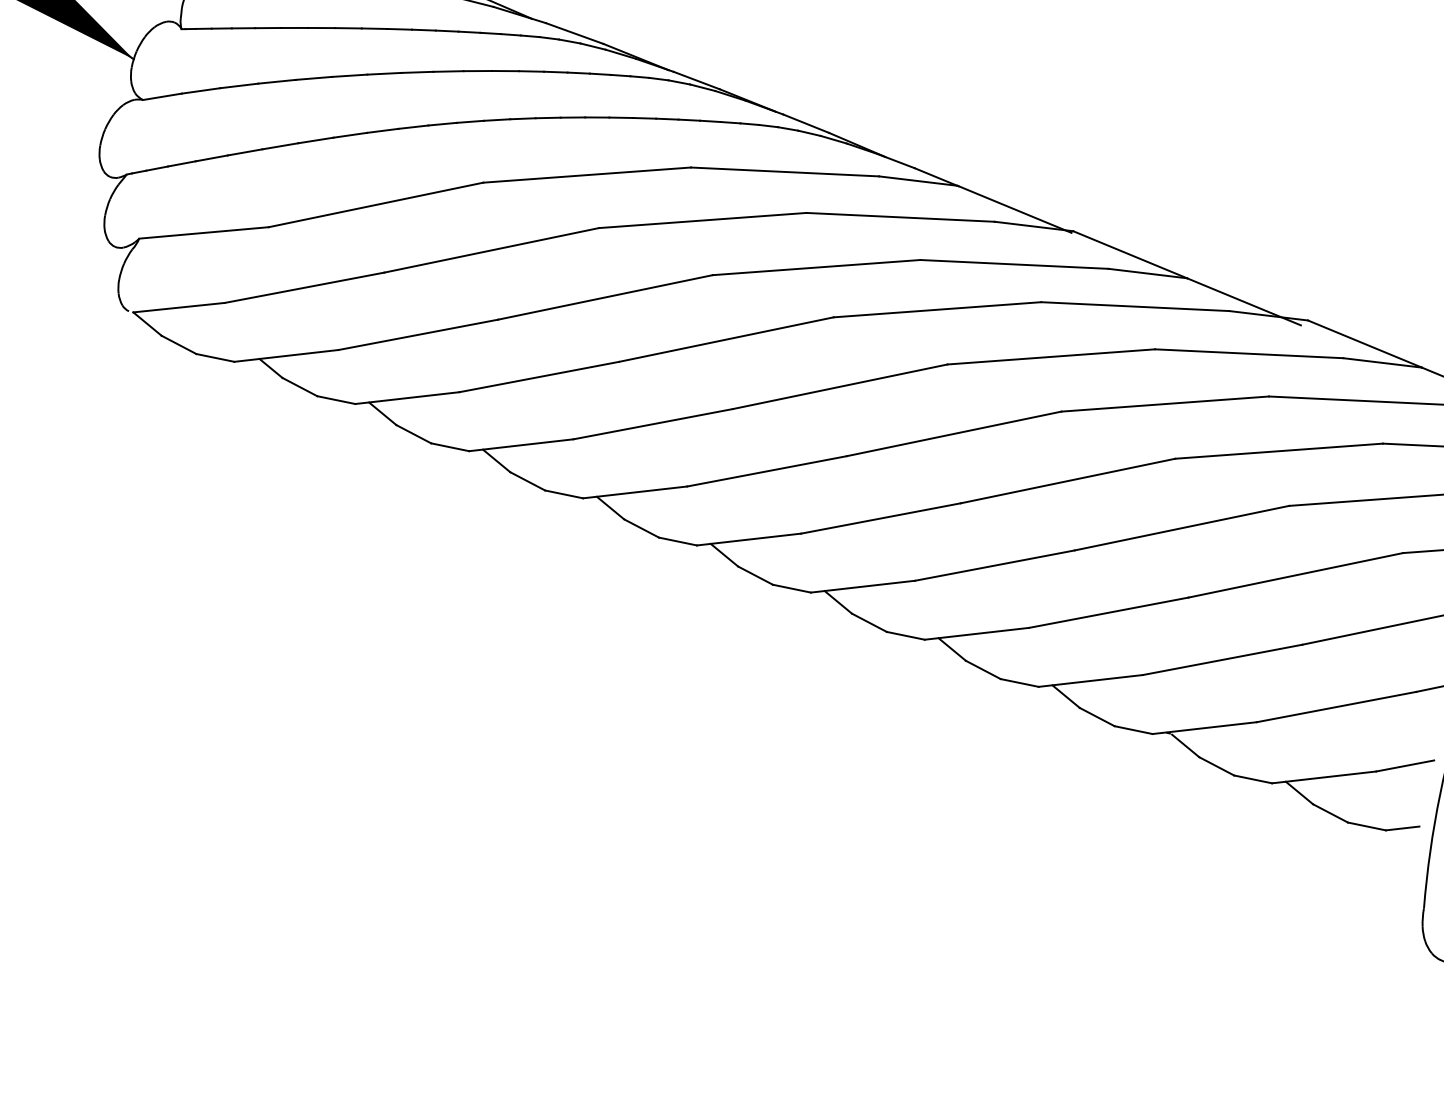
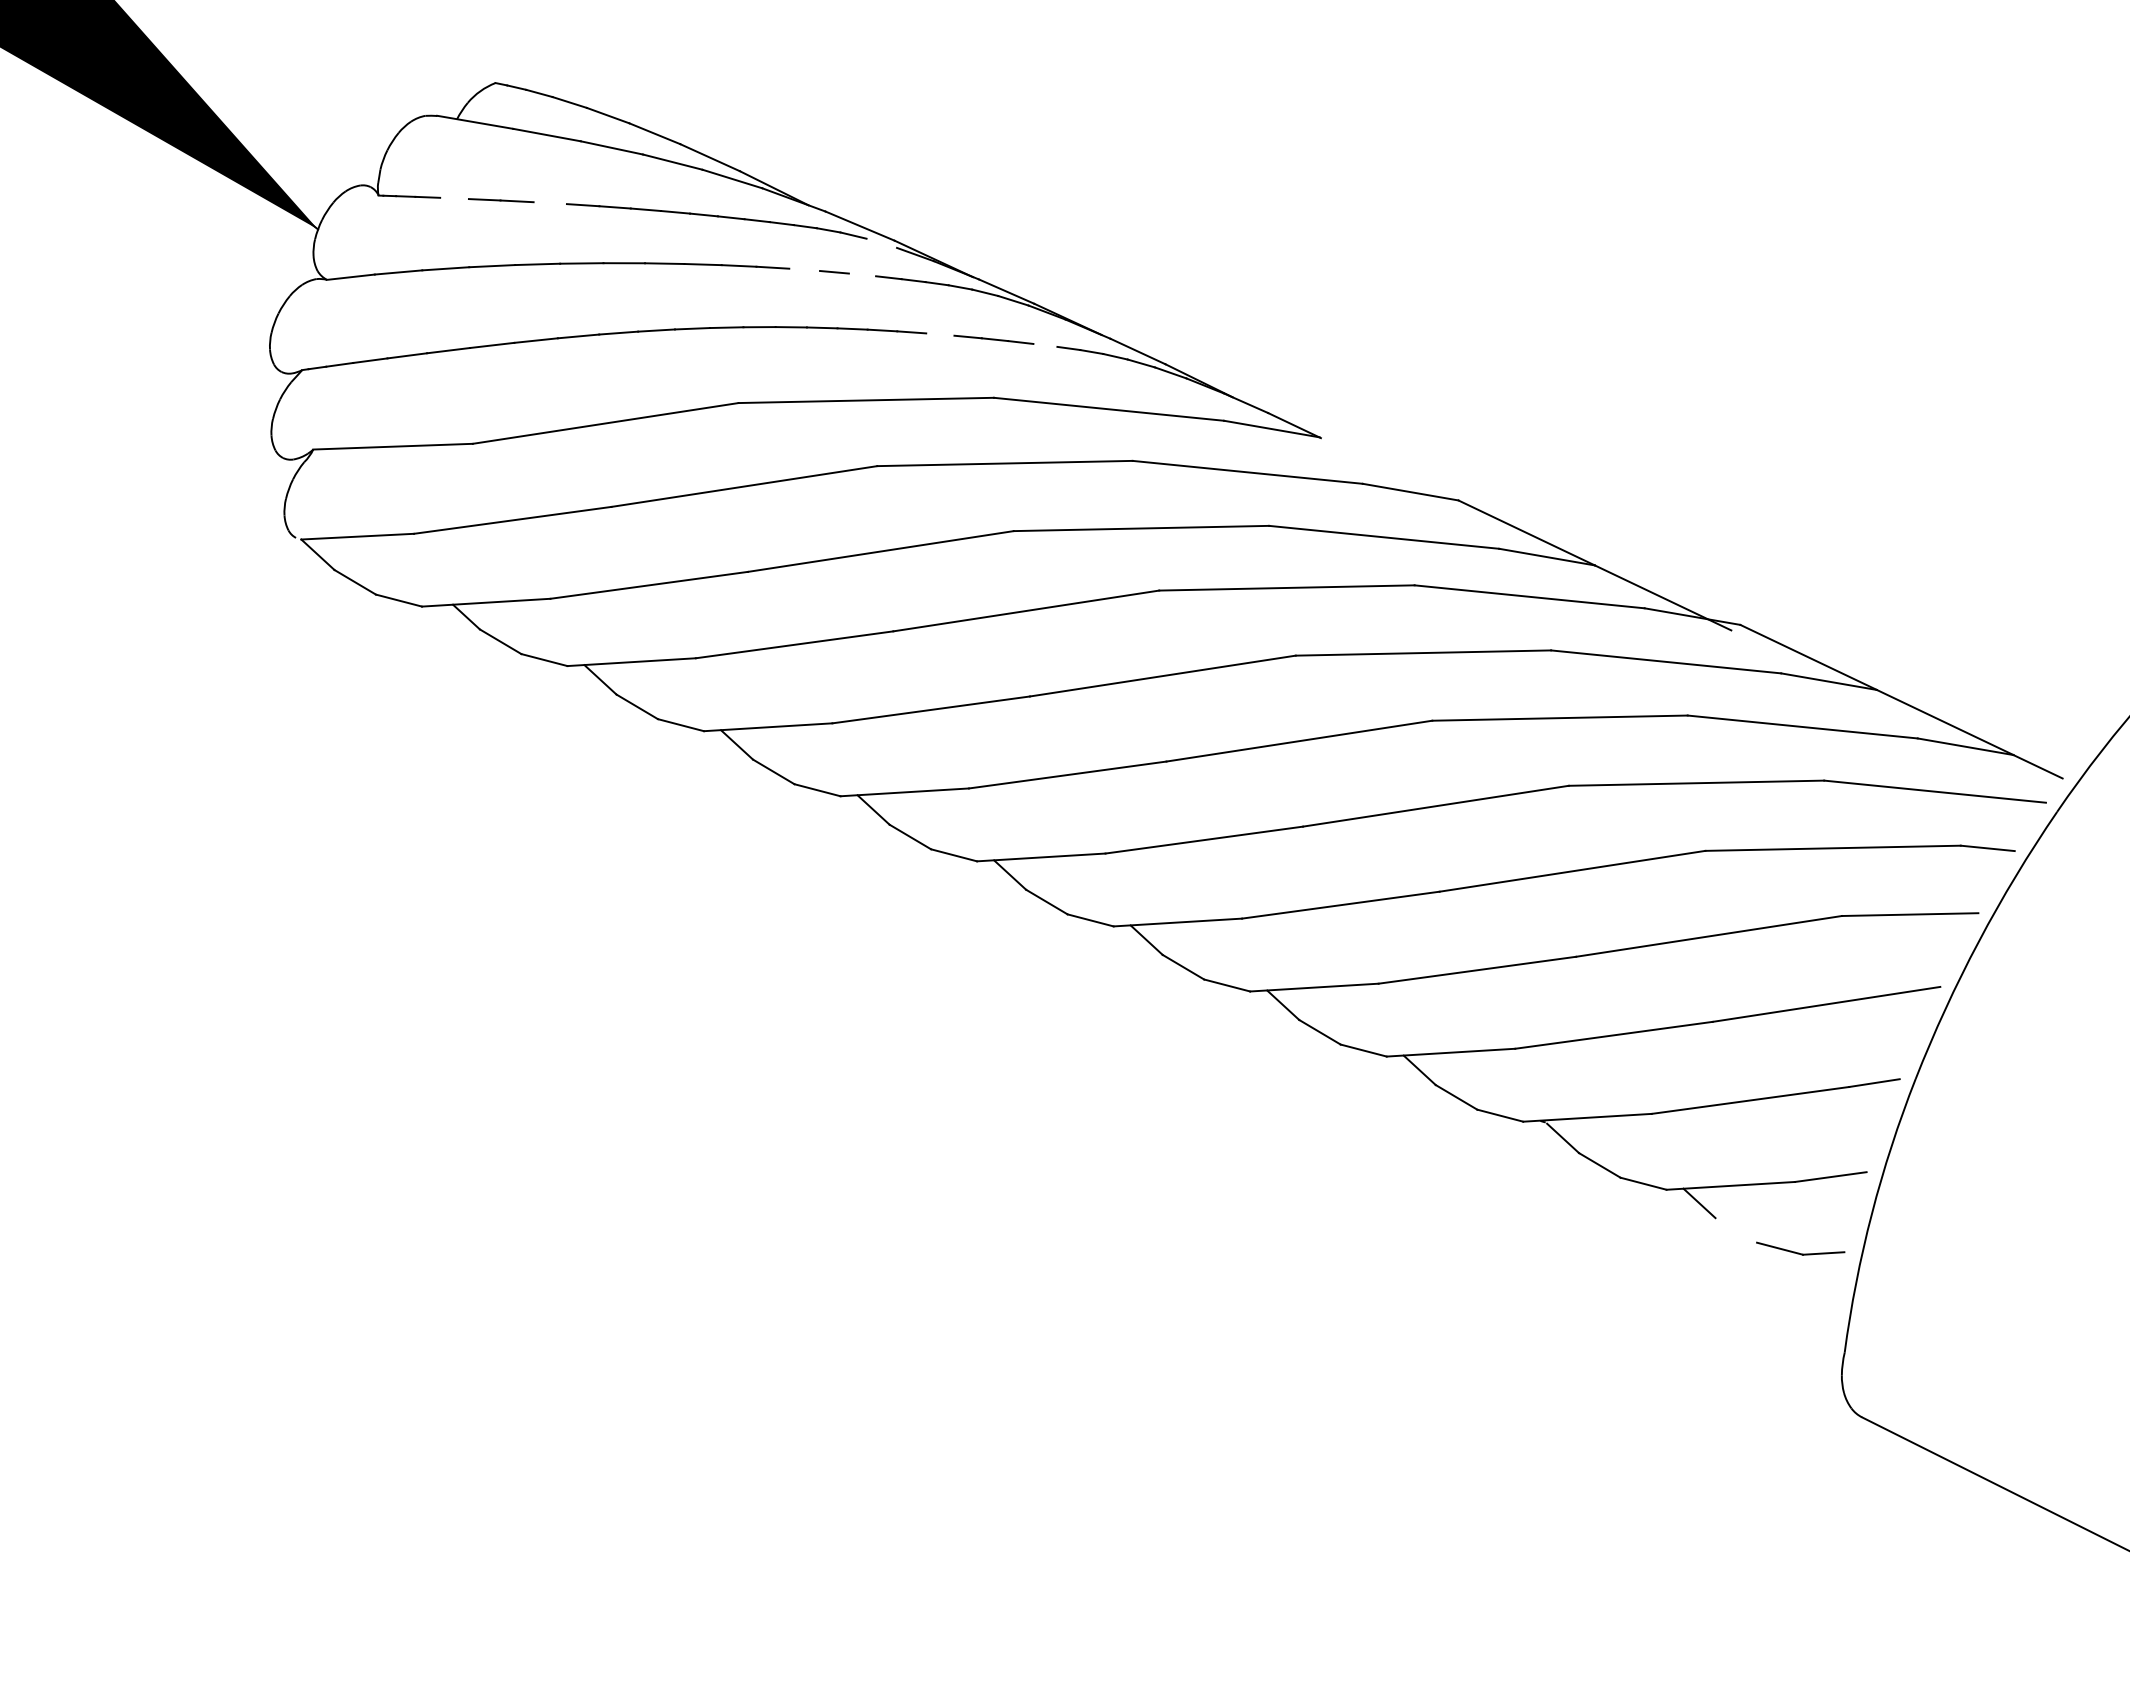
line: (243, 28) -> (454, 198), removed
line: (320, 28) -> (549, 203), removed
line: (592, 45) -> (881, 242), removed
line: (531, 71) -> (804, 269), removed
line: (578, 72) -> (862, 274), removed
line: (644, 118) -> (940, 334), removed
line: (730, 121) -> (1045, 344), removed
line: (1014, 209) -> (1387, 469), removed
line: (1330, 813) -> (1736, 1230), removed

